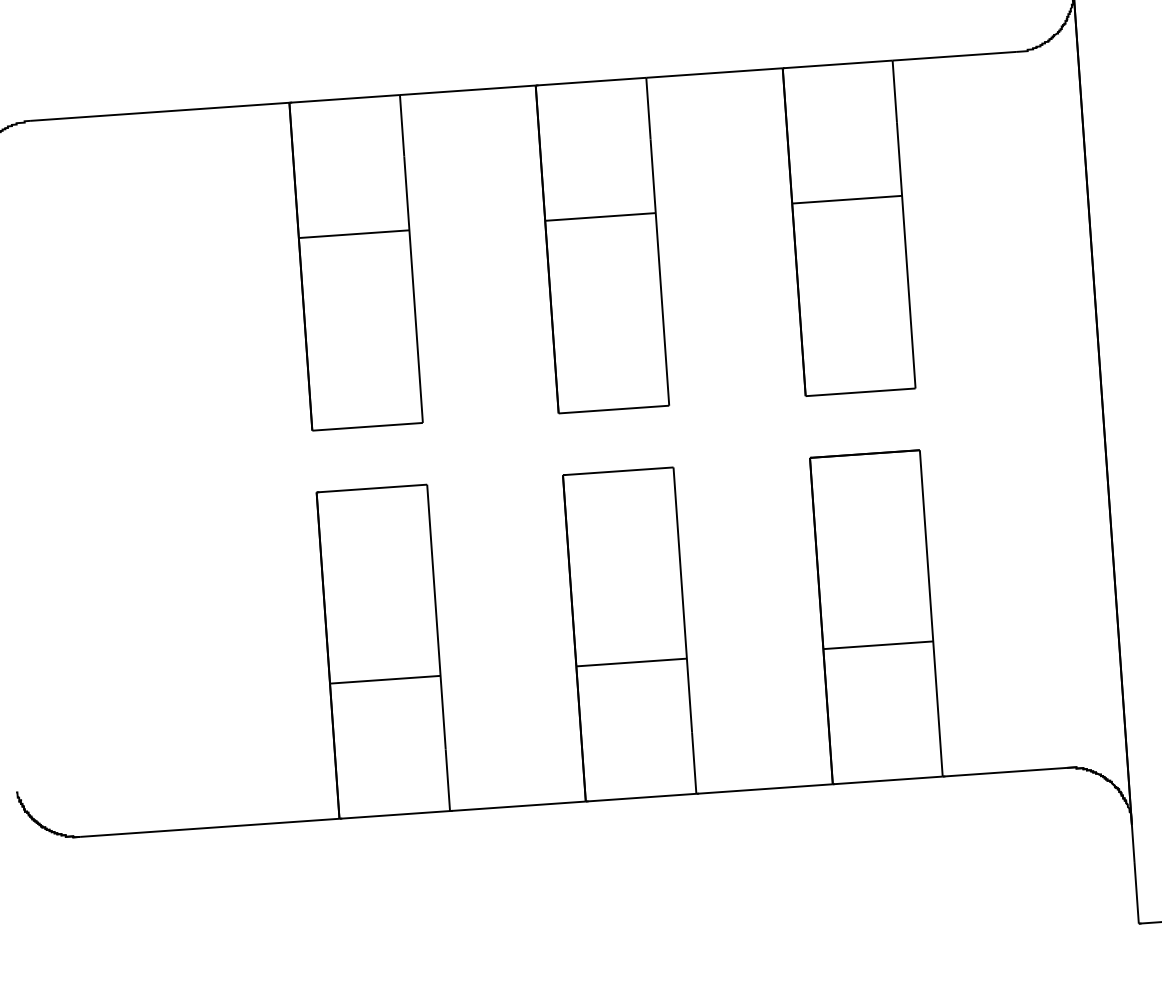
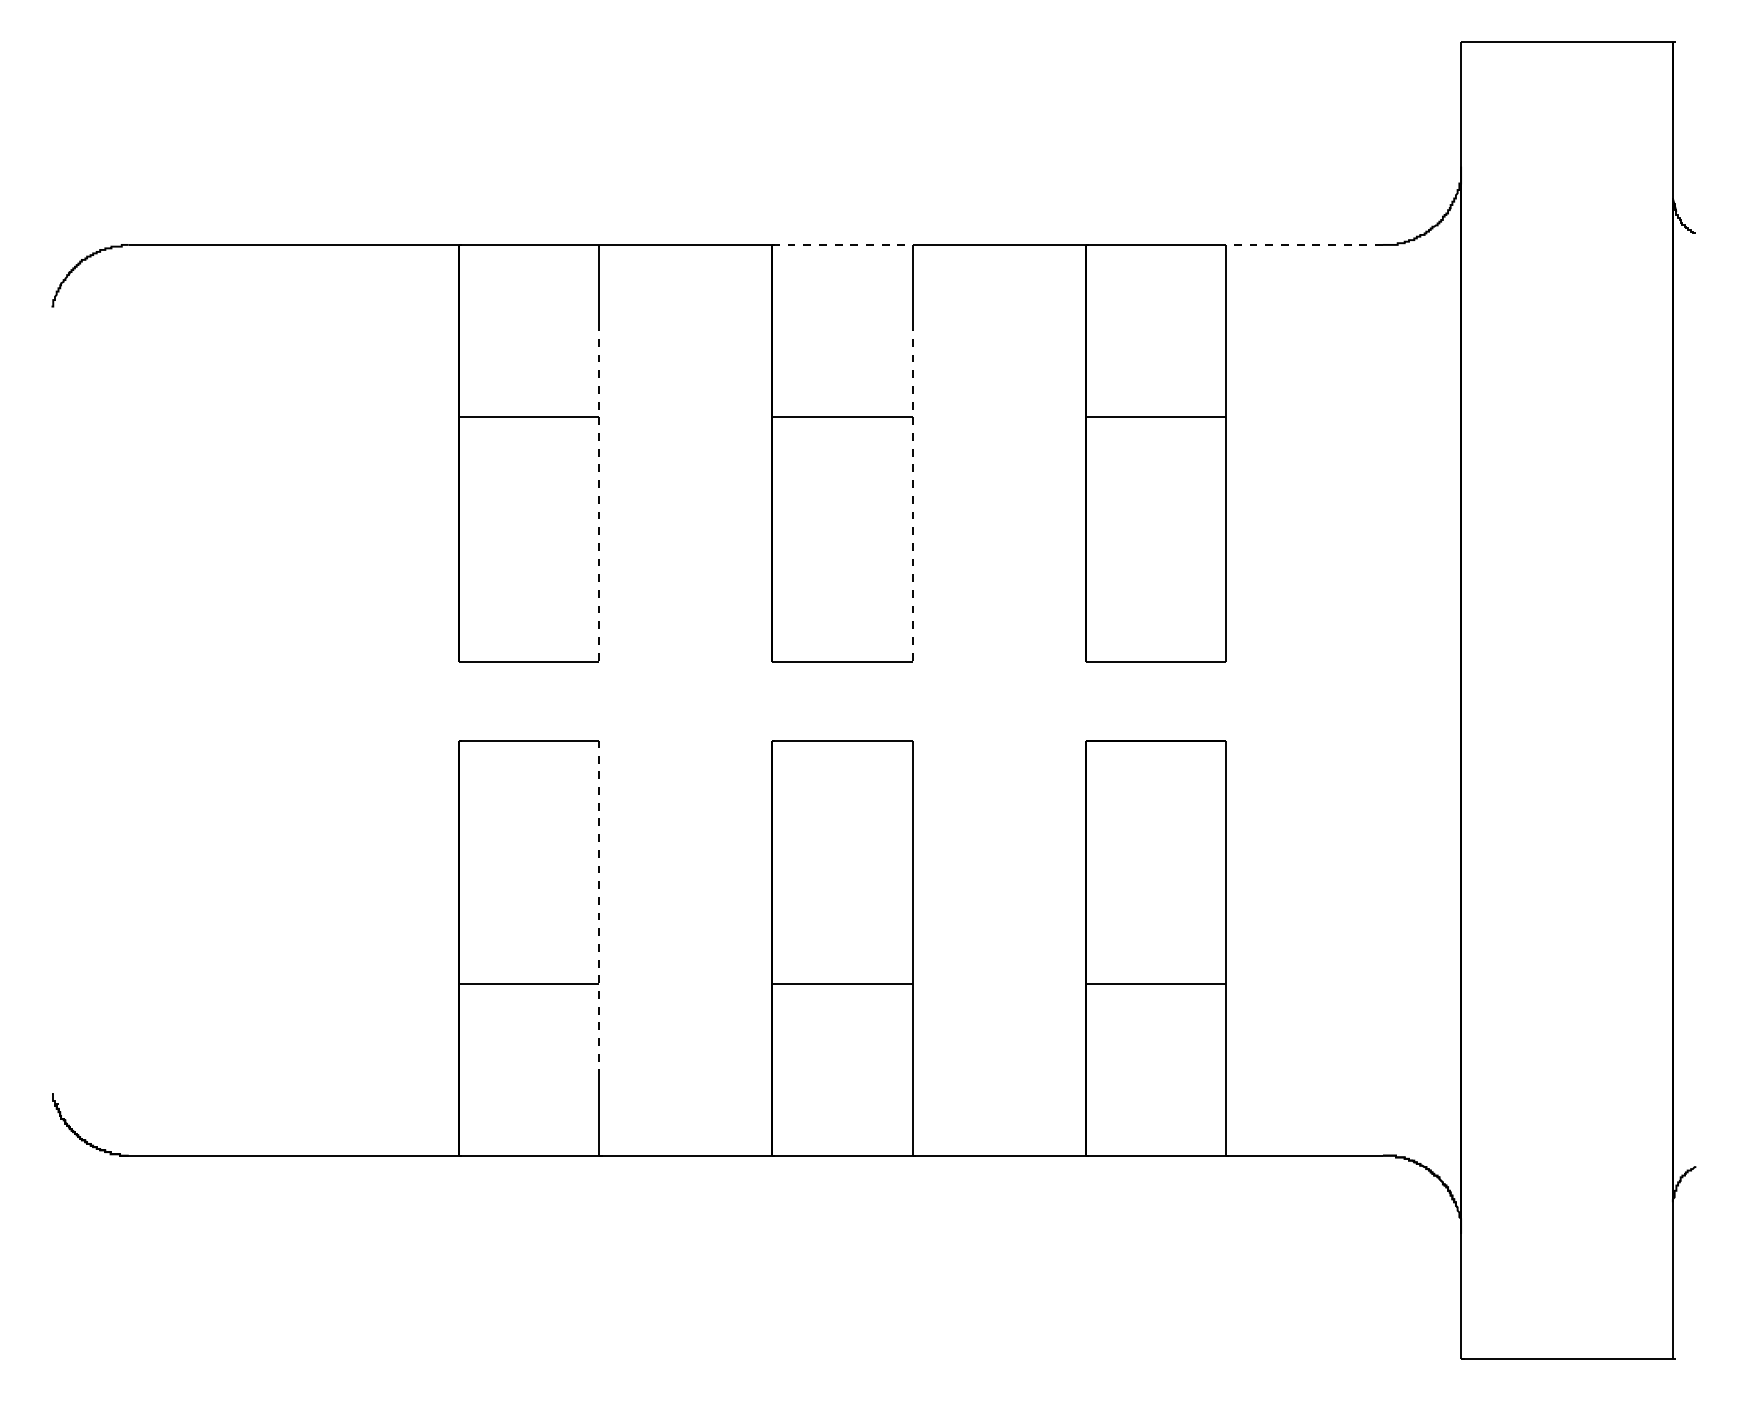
line: (954, 55) -> (1304, 244), solid -> dashed
line: (591, 81) -> (842, 244), solid -> dashed
line: (659, 273) -> (912, 493), solid -> dashed
line: (413, 290) -> (599, 493), solid -> dashed
line: (436, 616) -> (599, 908), solid -> dashed

